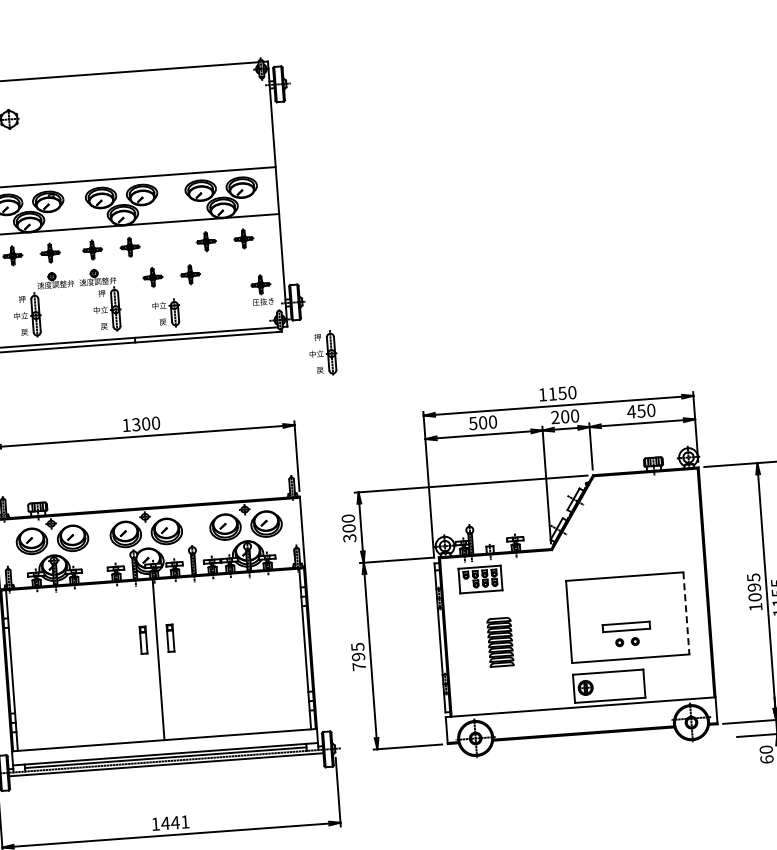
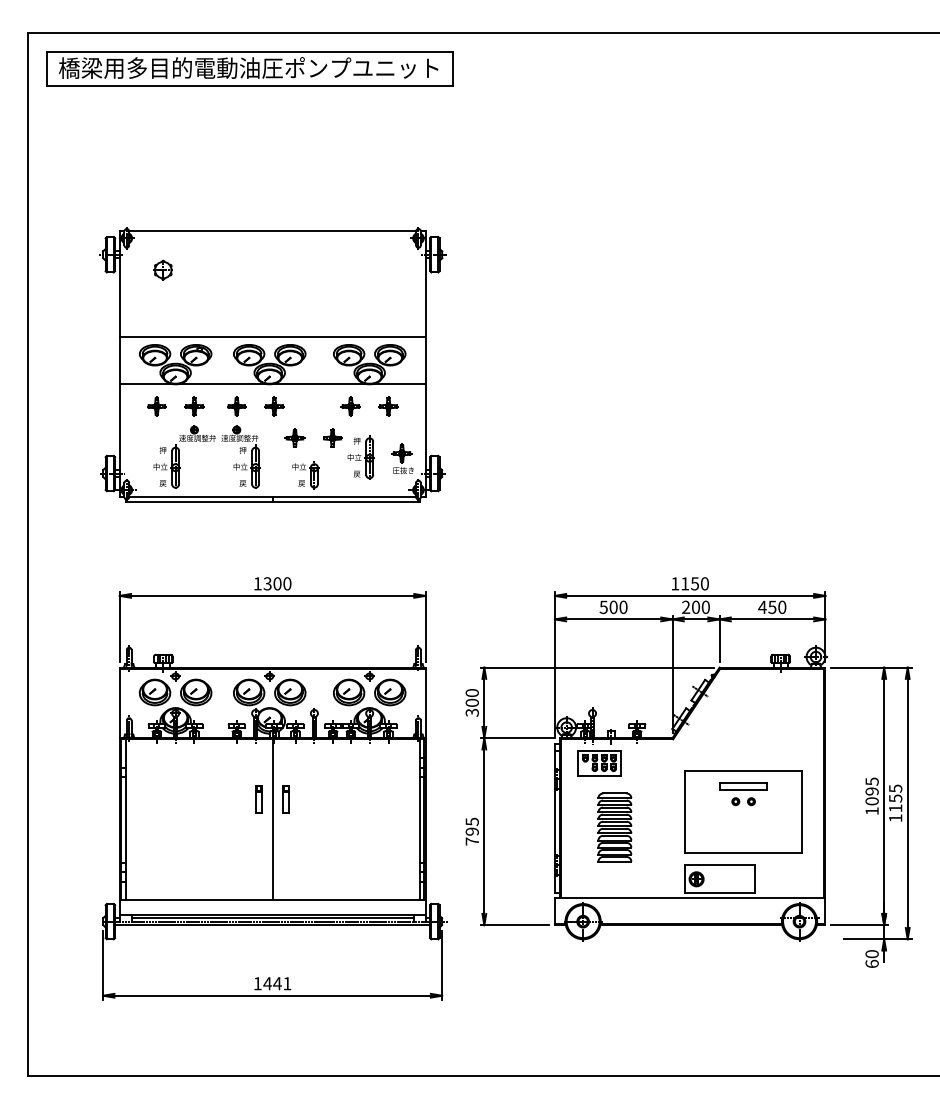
part: (322, 353) -> (360, 457), moved
line: (686, 613) -> (802, 812), dashed -> solid
part: (626, 634) -> (743, 794), moved
part: (500, 642) -> (614, 827), size x1.43

